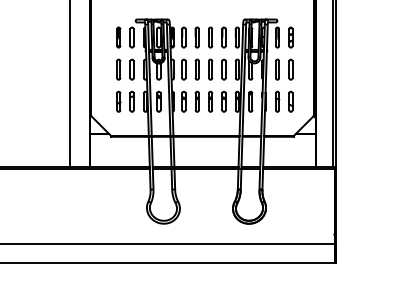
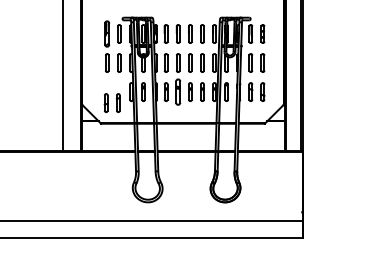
part: (119, 37) -> (107, 33), size x1.4
part: (124, 101) -> (111, 102), moved
part: (197, 101) -> (178, 91), size x1.4

